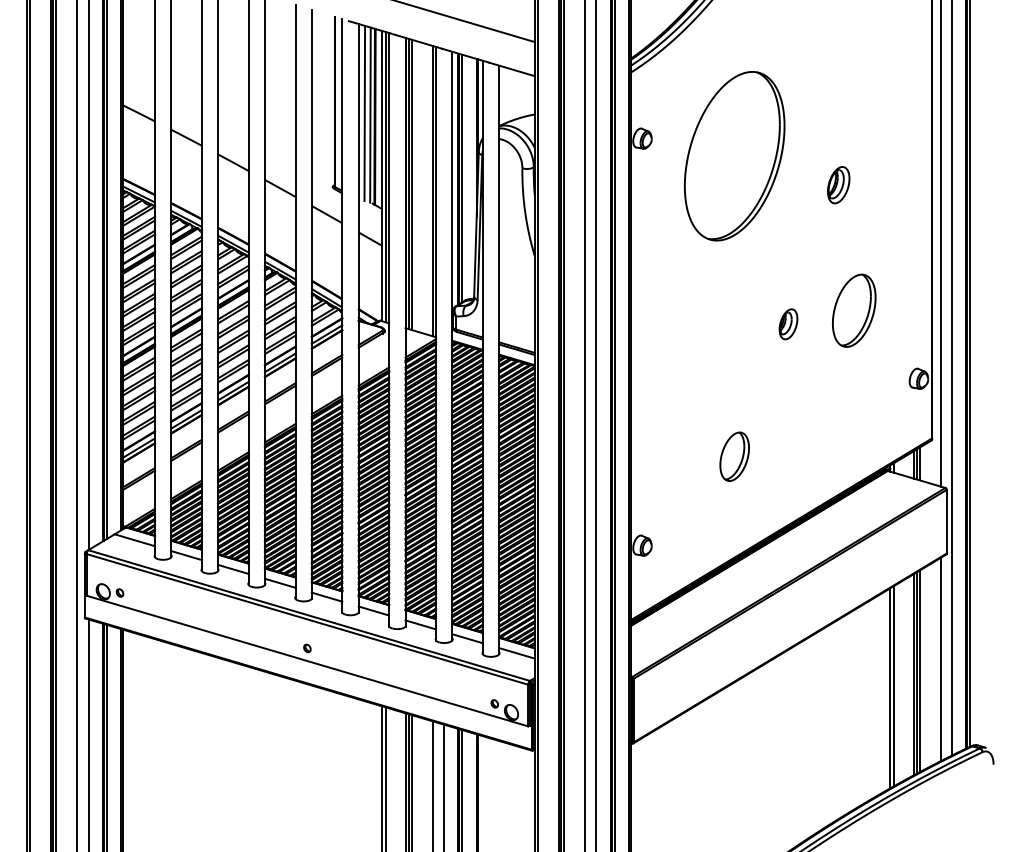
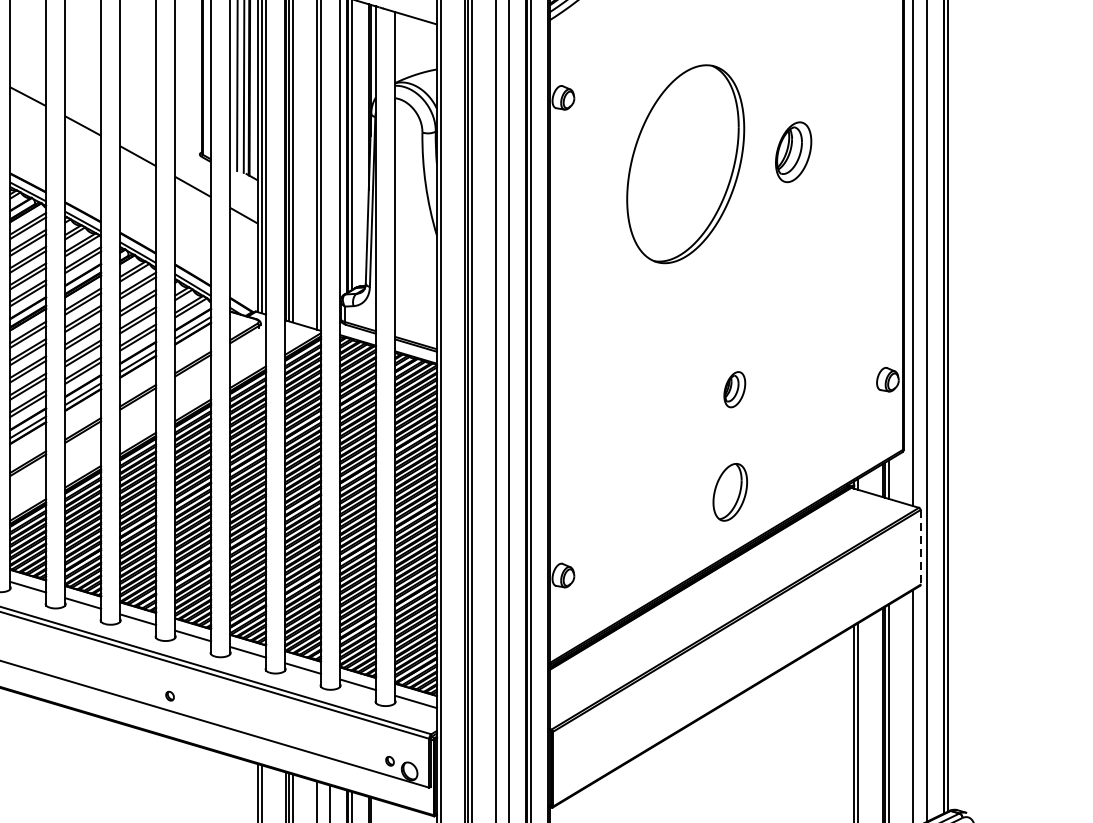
part: (734, 156) -> (685, 164), moved
part: (838, 185) -> (793, 152), size x1.4
part: (854, 310) -> (812, 299), removed
part: (788, 324) -> (734, 389), moved
part: (734, 456) -> (730, 492), moved
line: (946, 521) -> (920, 547), solid -> dashed

